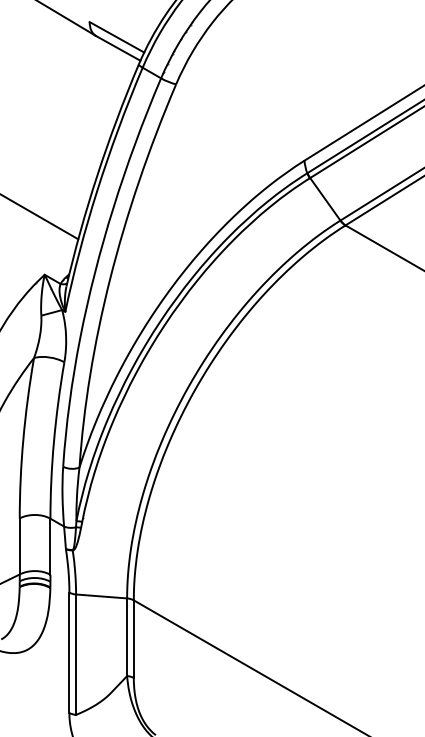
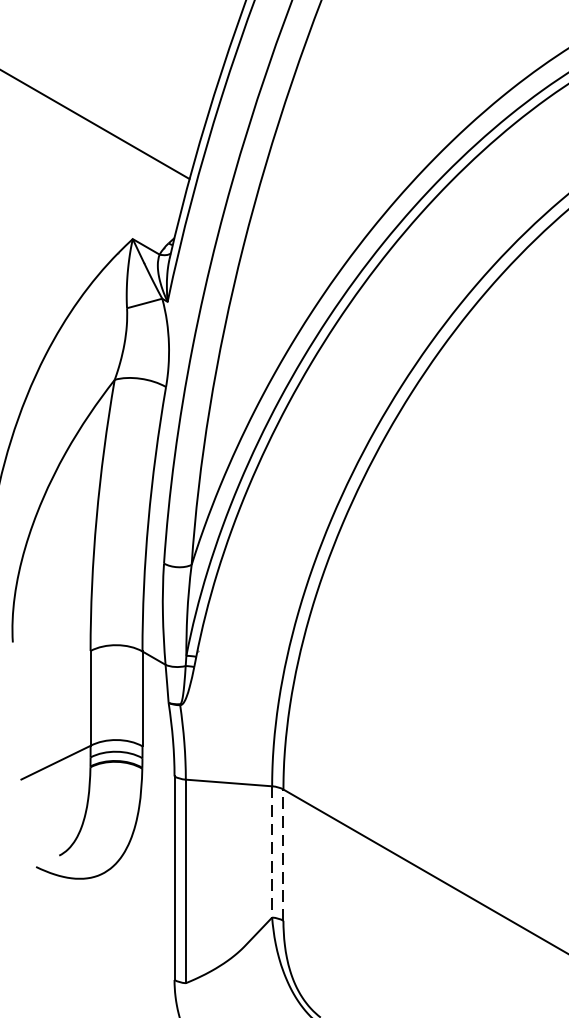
line: (127, 637) -> (272, 852), solid -> dashed
line: (133, 639) -> (282, 855), solid -> dashed

